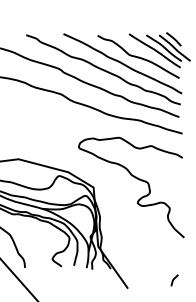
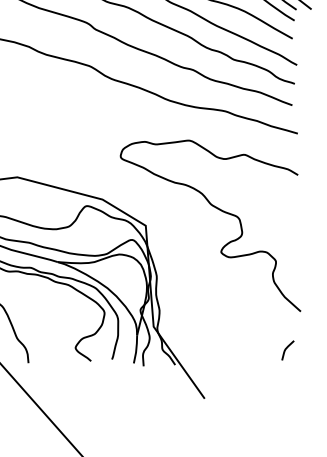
curve: (174, 280) -> (287, 350), moved

